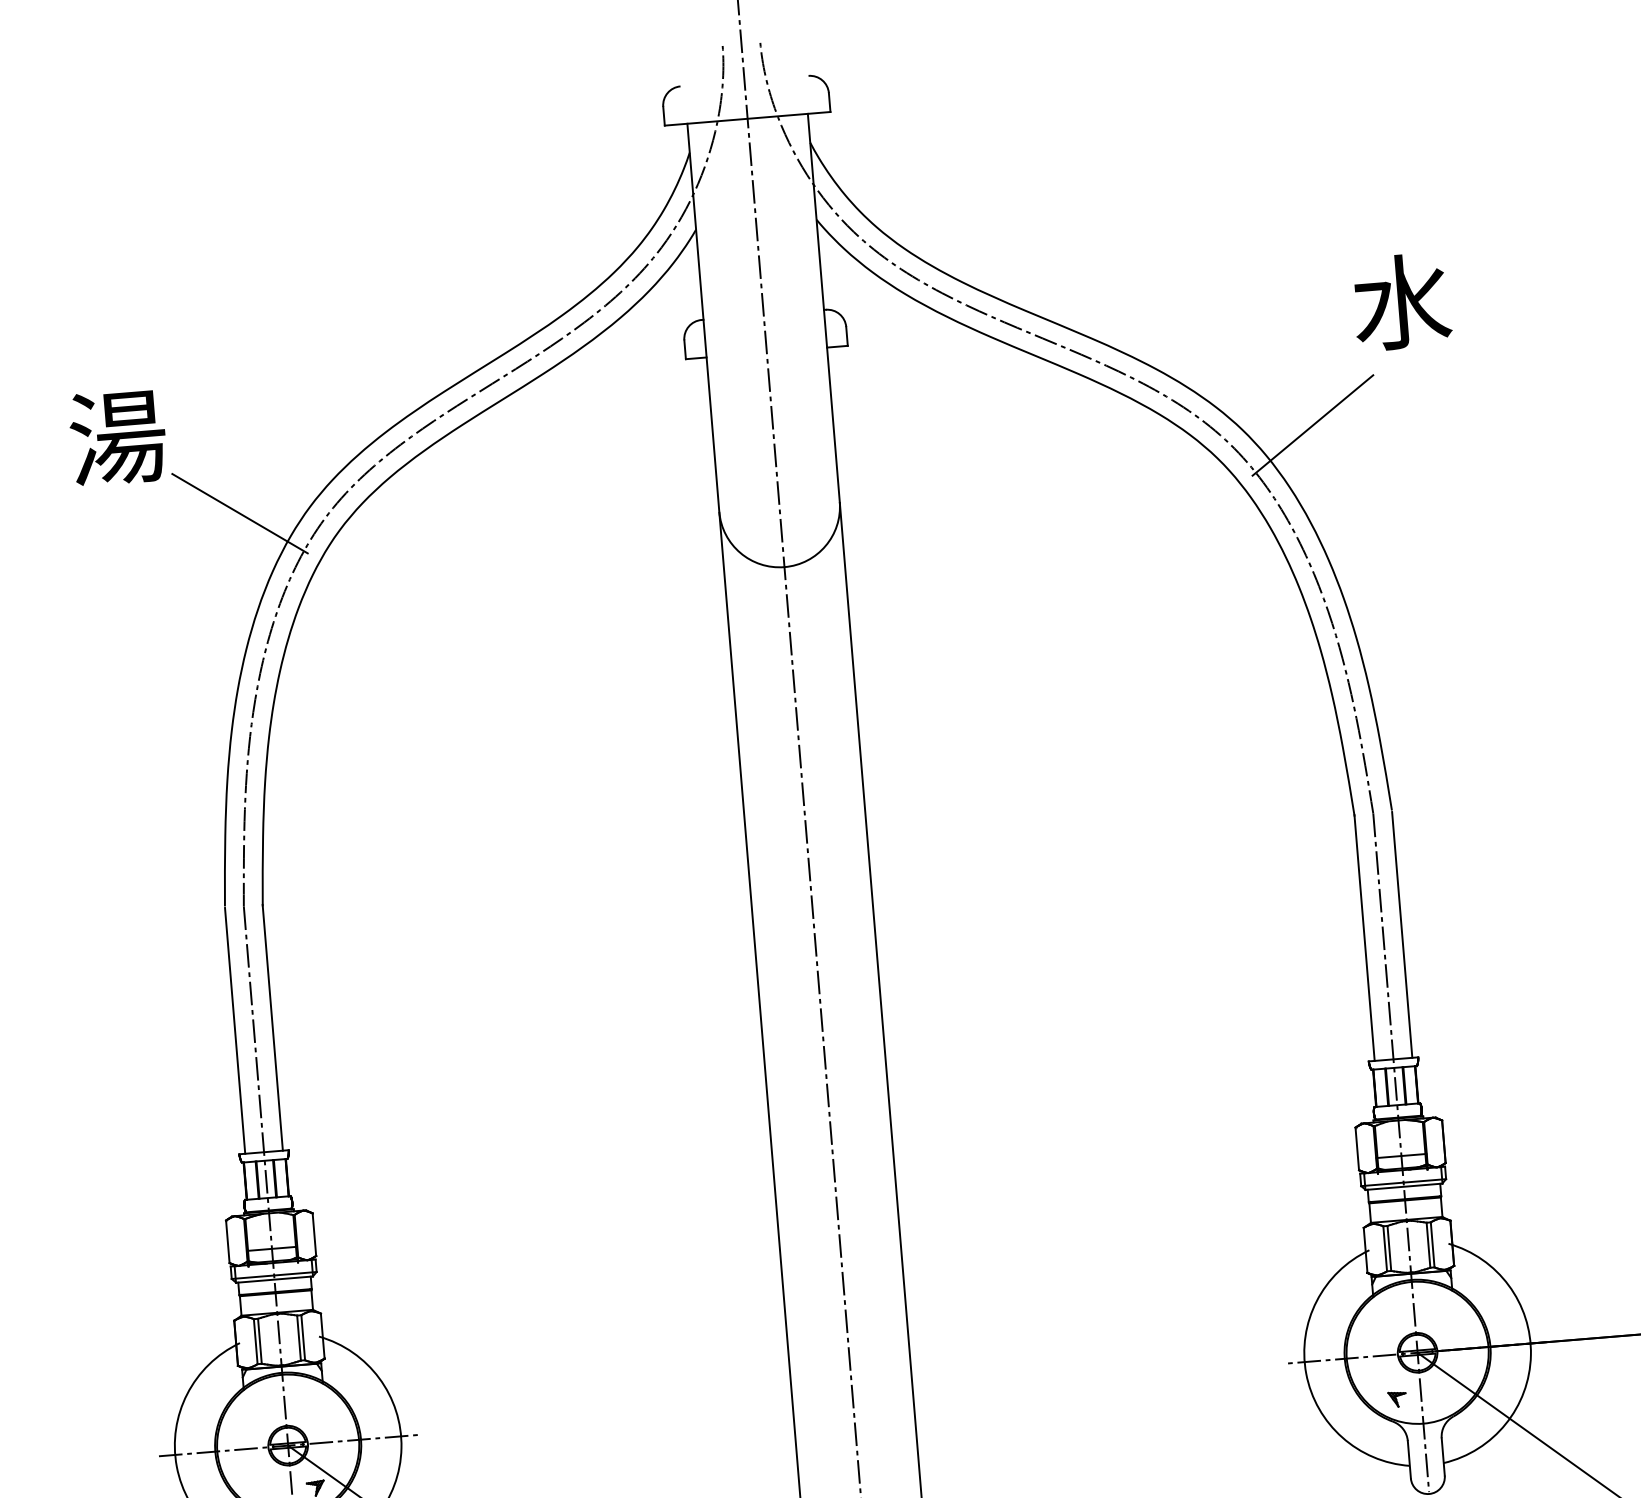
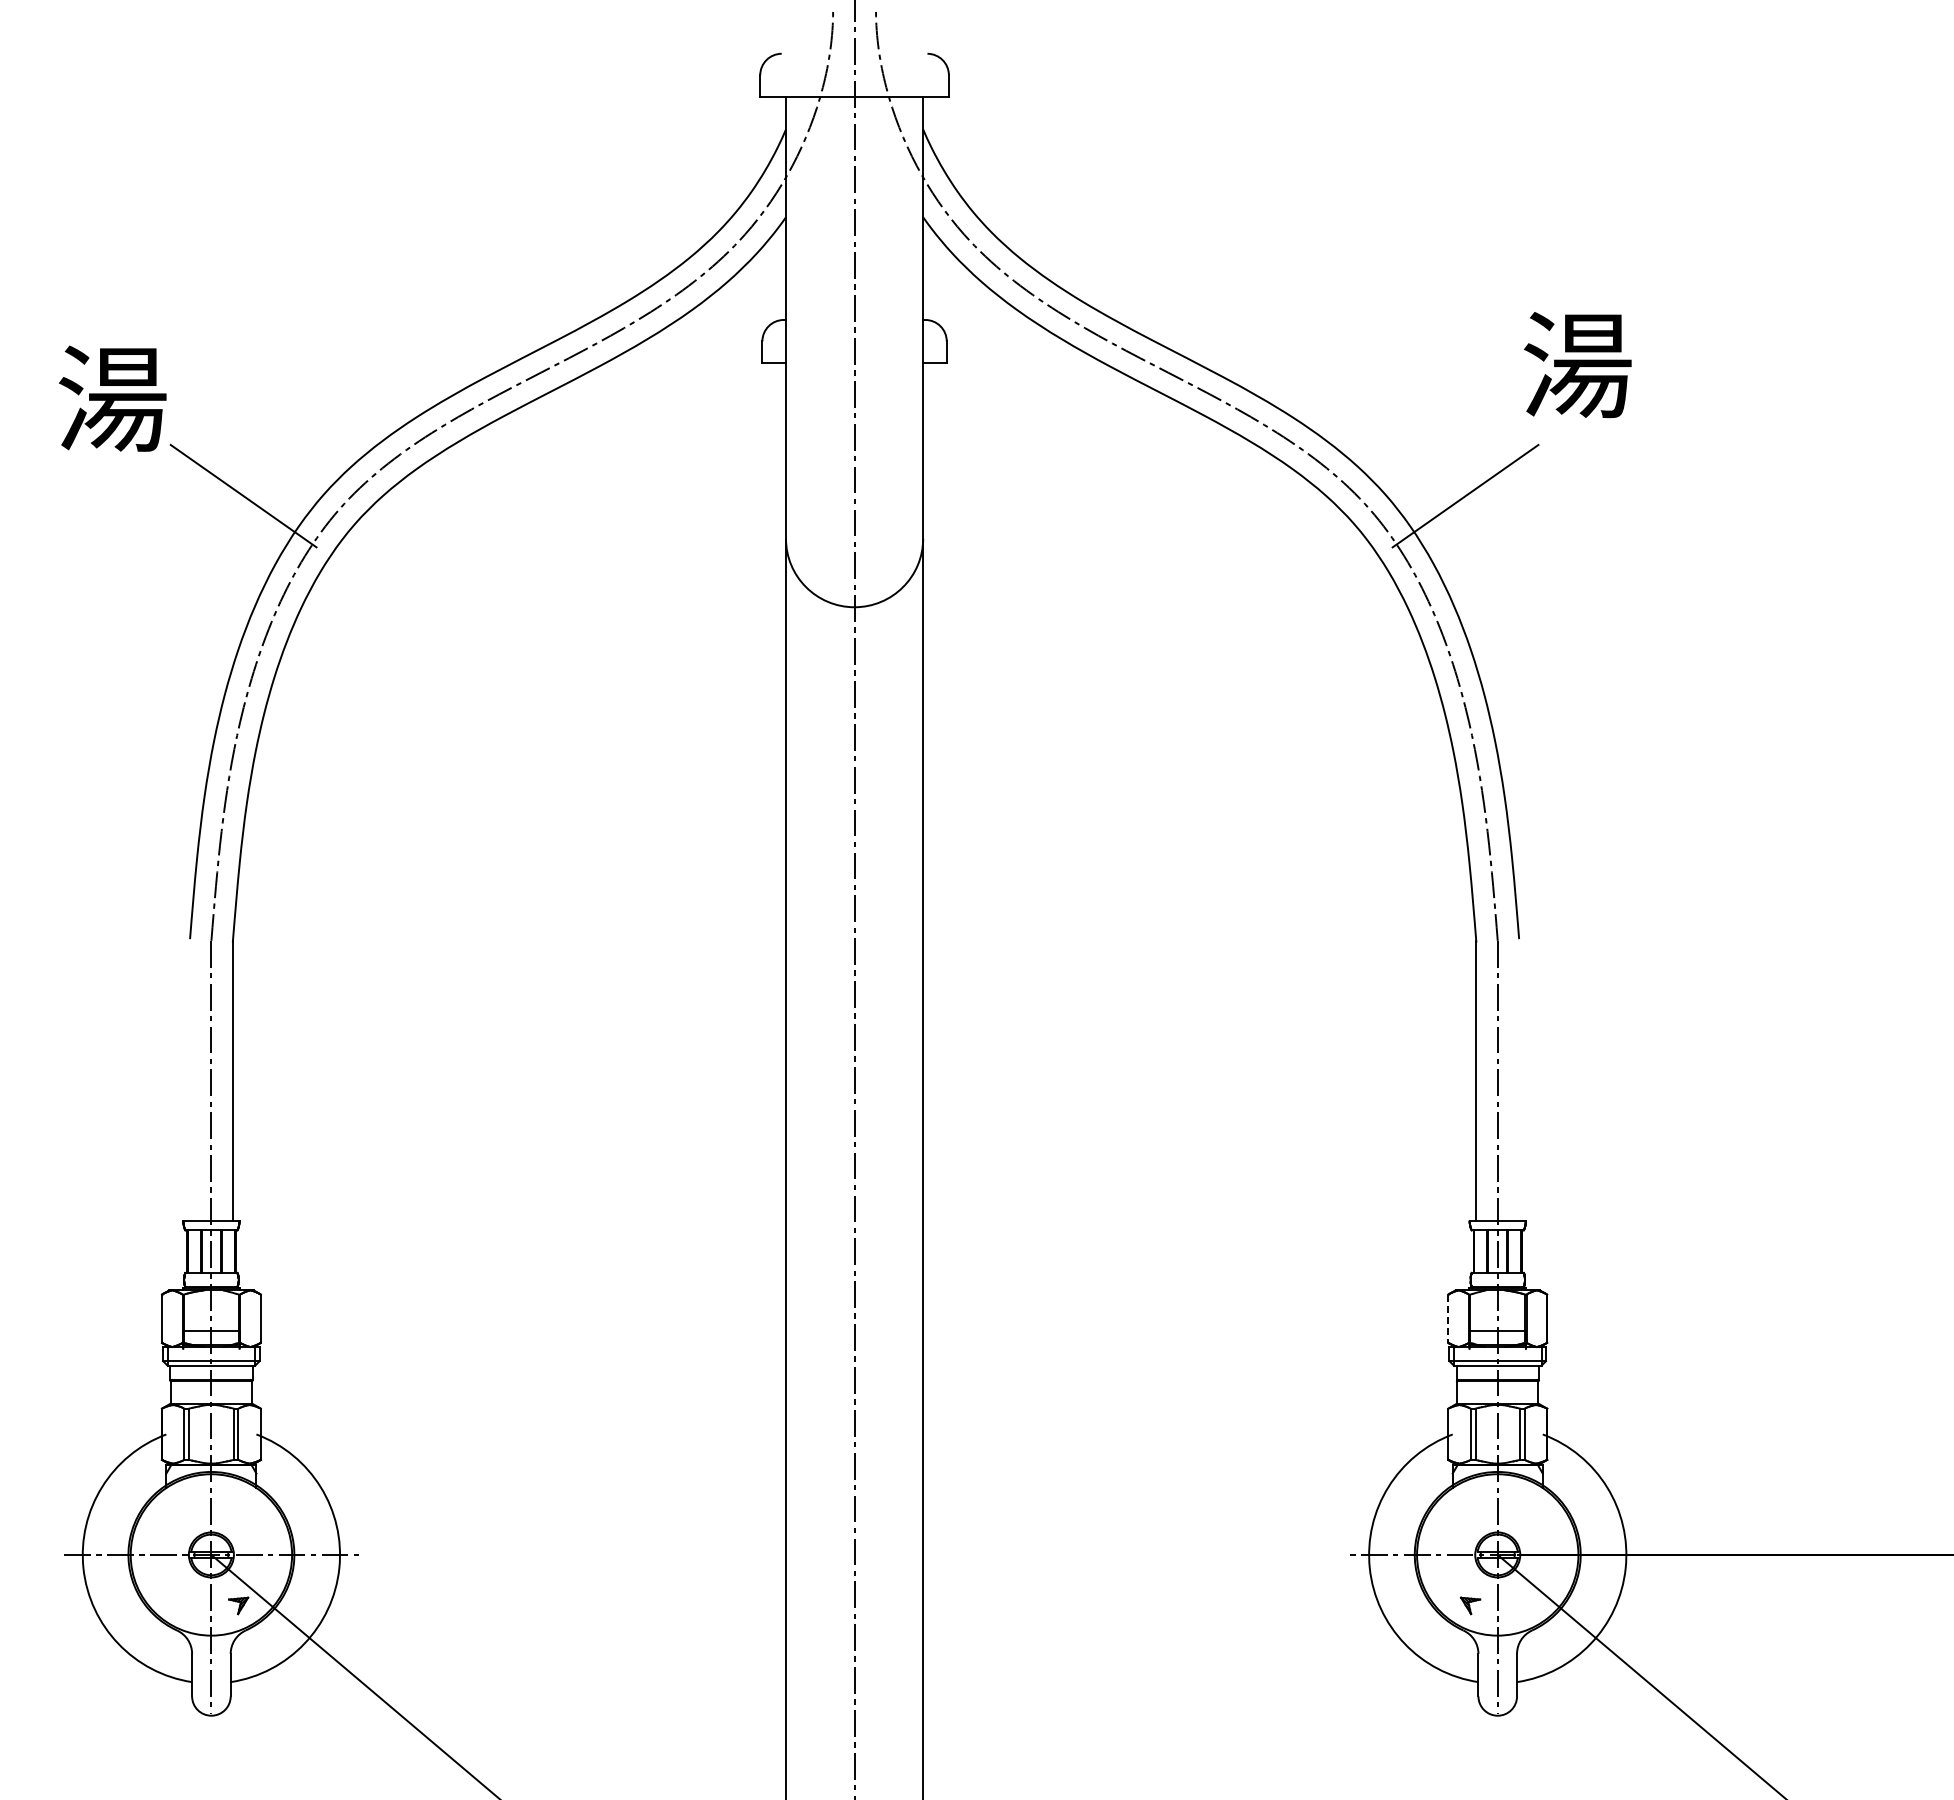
text: (1401, 301) -> (1577, 364), 水 -> 湯
line: (1402, 934) -> (1519, 1080), removed
line: (234, 1030) -> (189, 1080), removed
line: (1357, 1149) -> (1448, 1319), solid -> dashed

